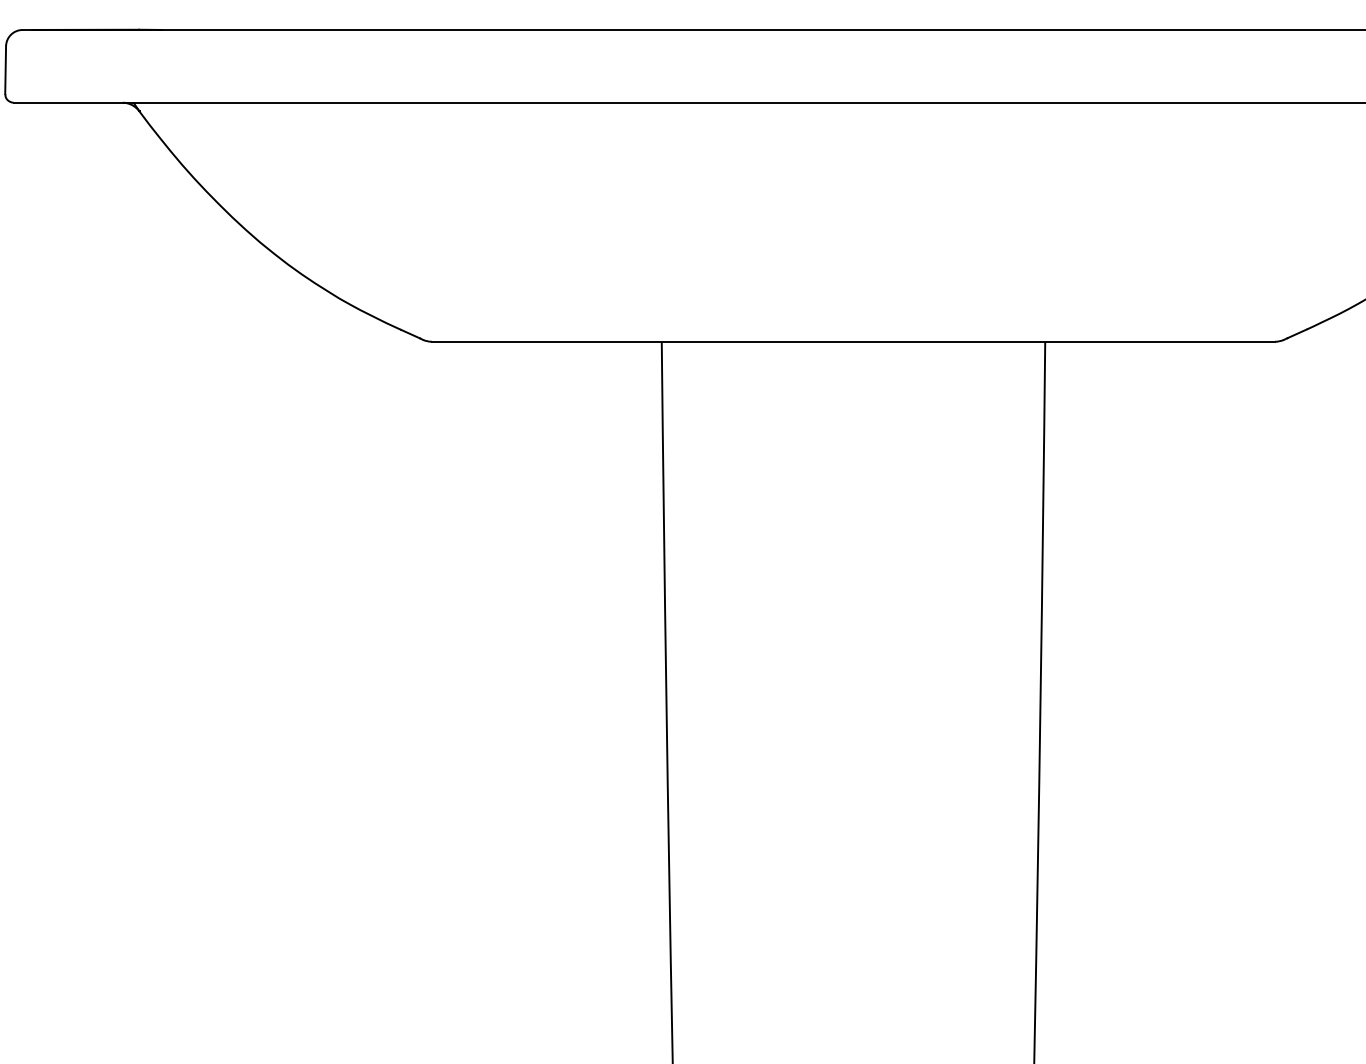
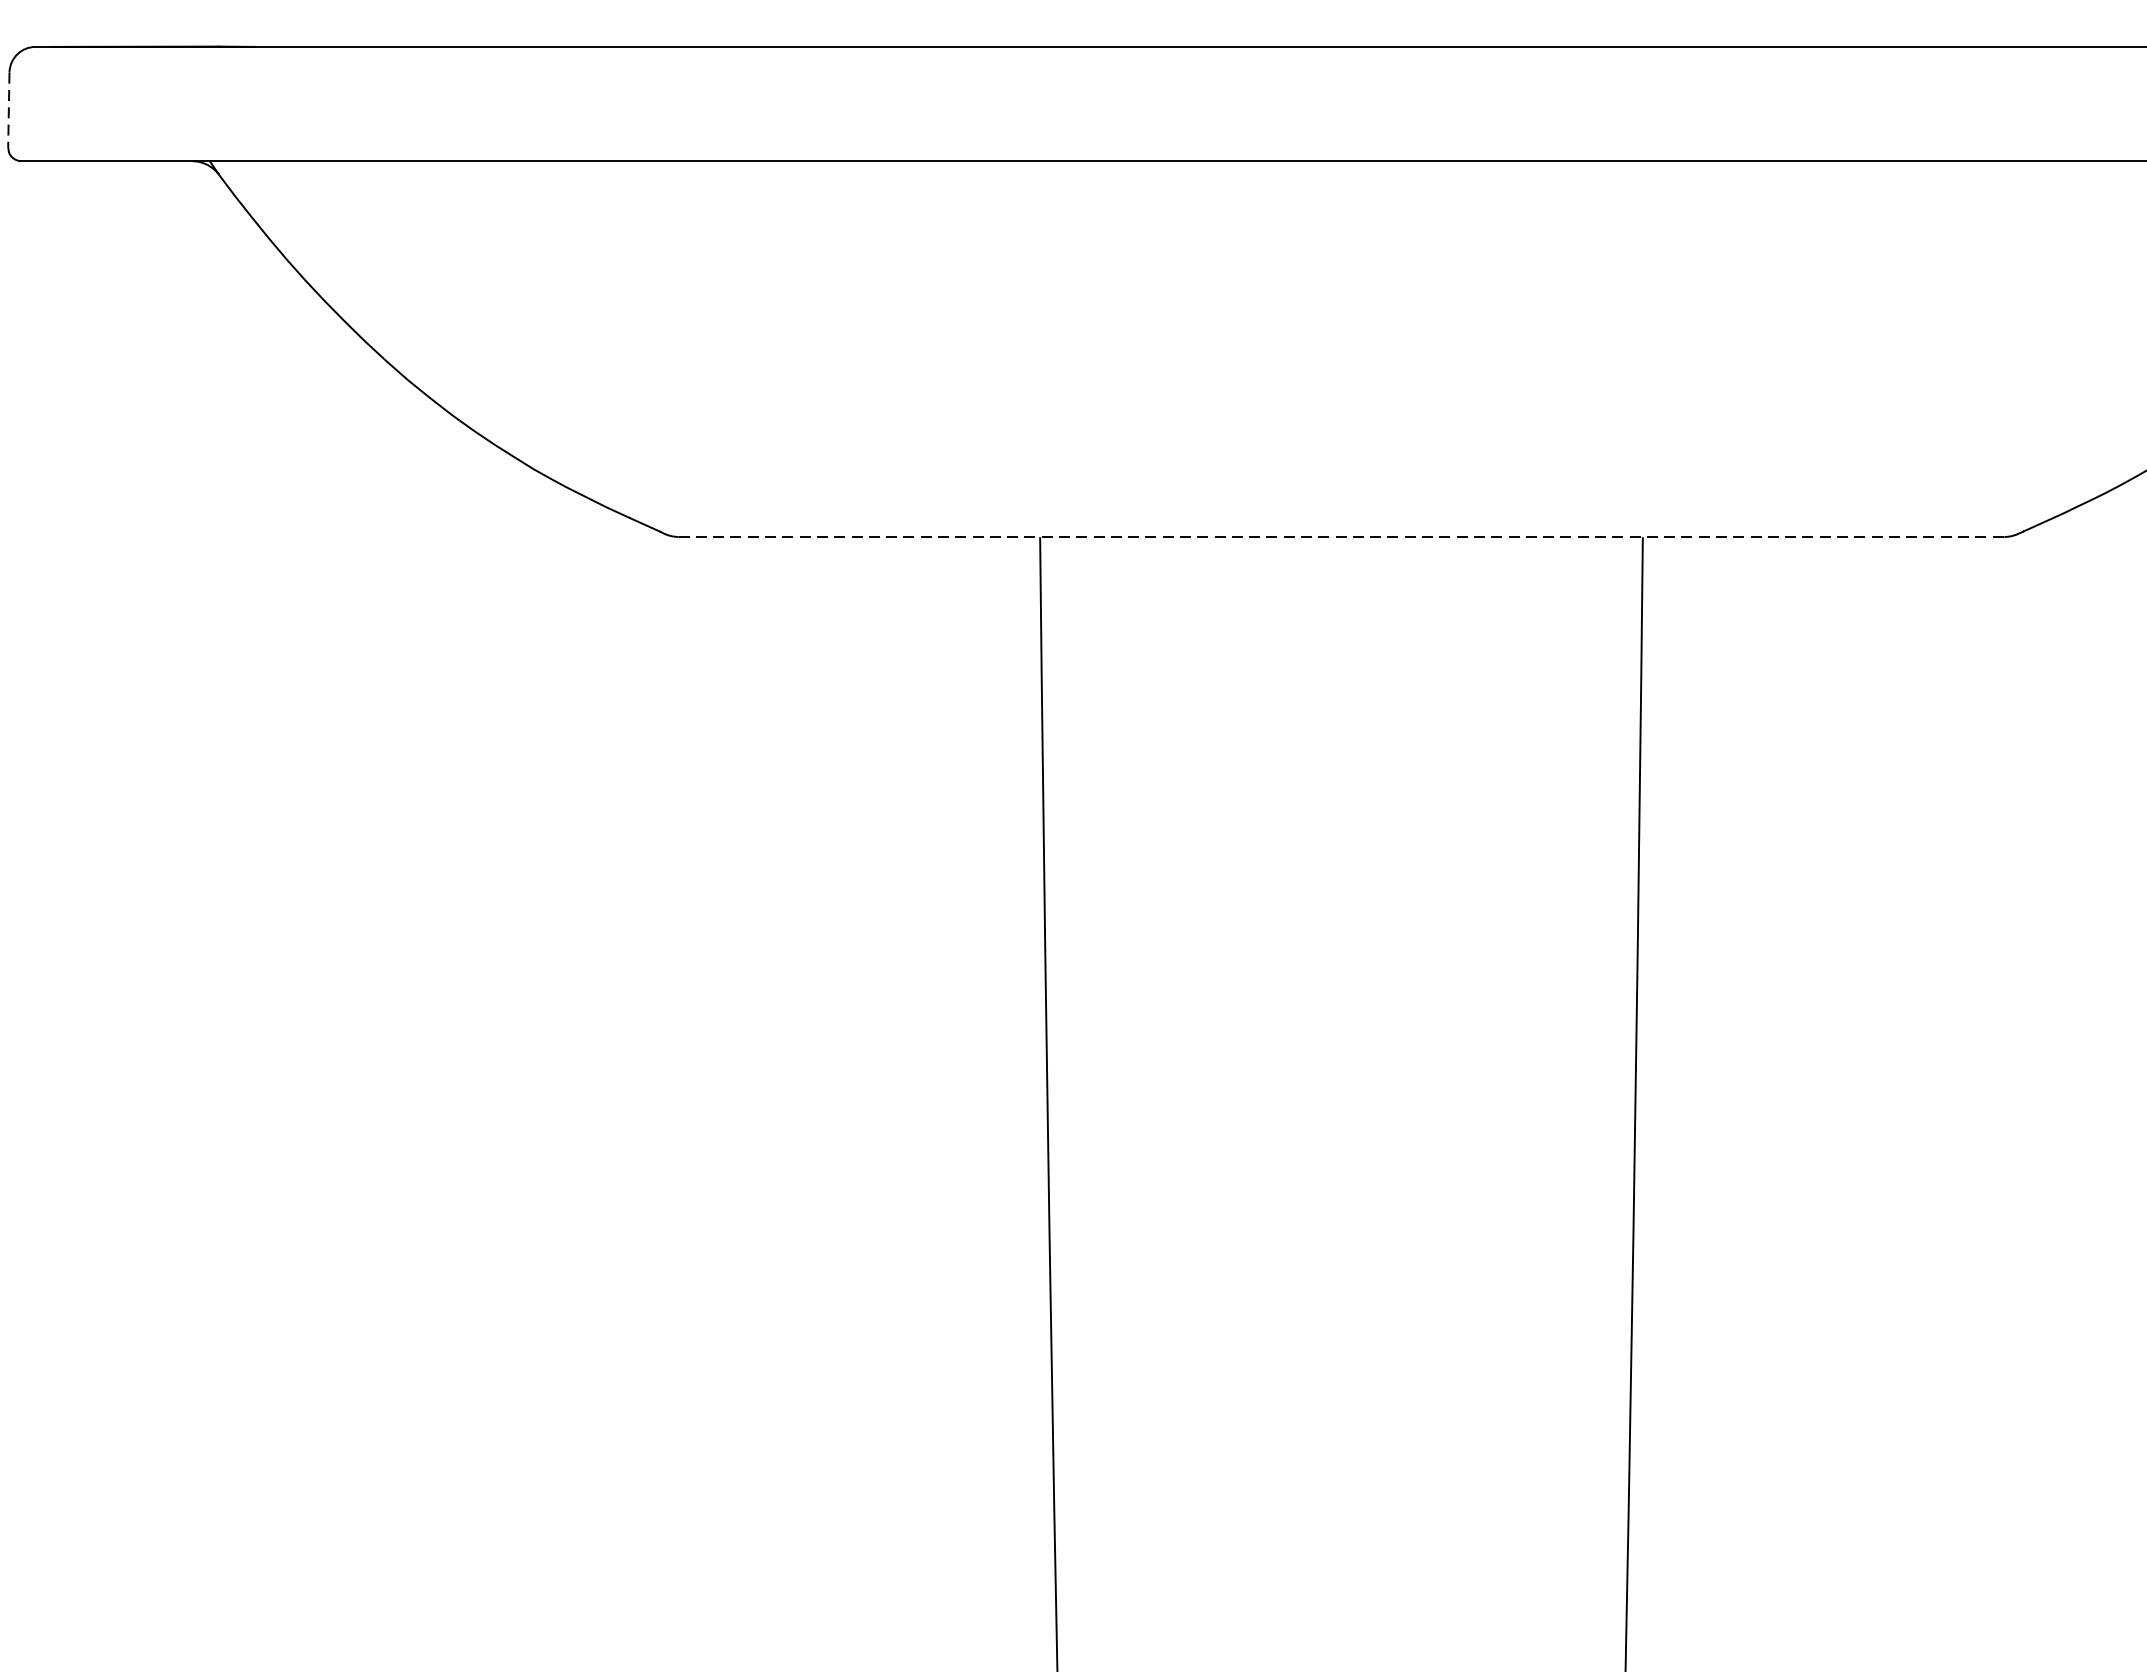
line: (5, 70) -> (8, 110), solid -> dashed
line: (853, 341) -> (1341, 536), solid -> dashed

